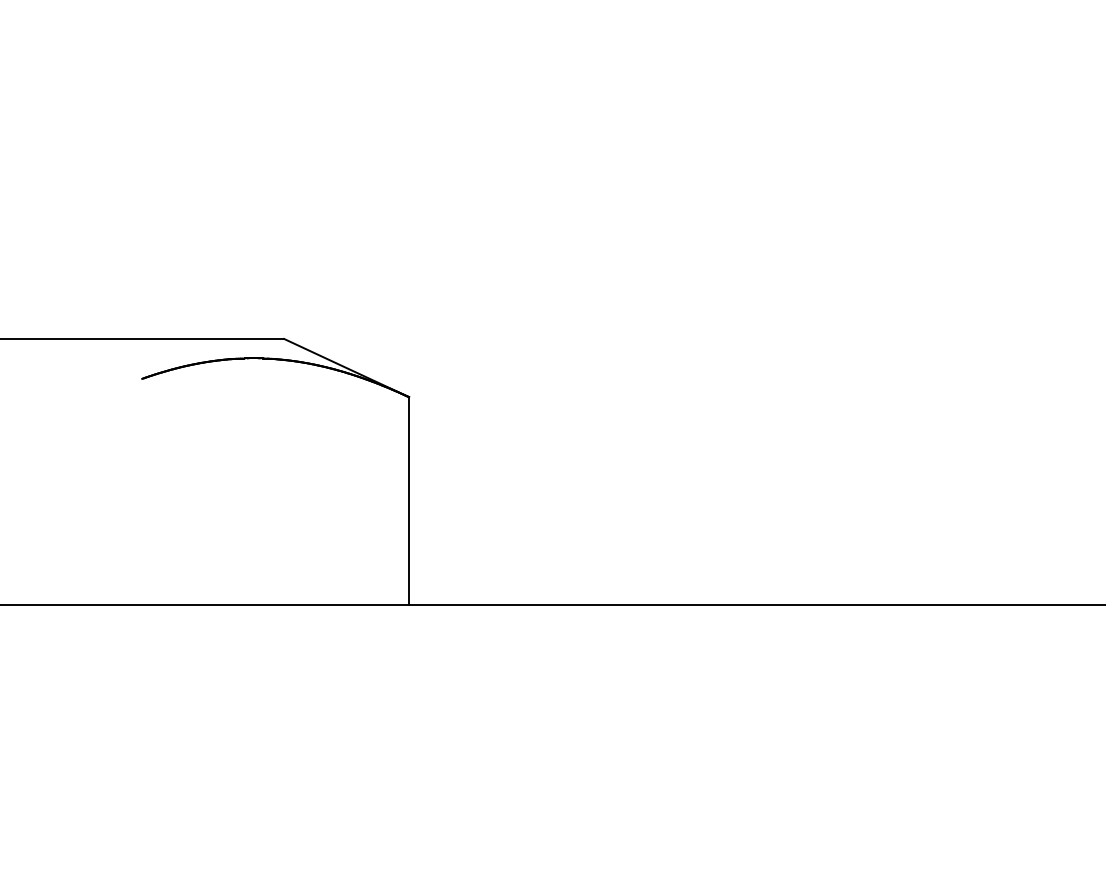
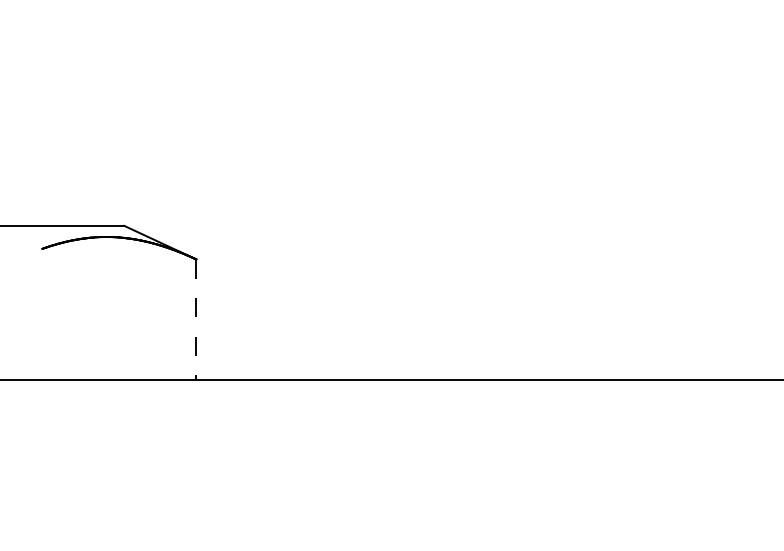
line: (409, 502) -> (196, 320), solid -> dashed

